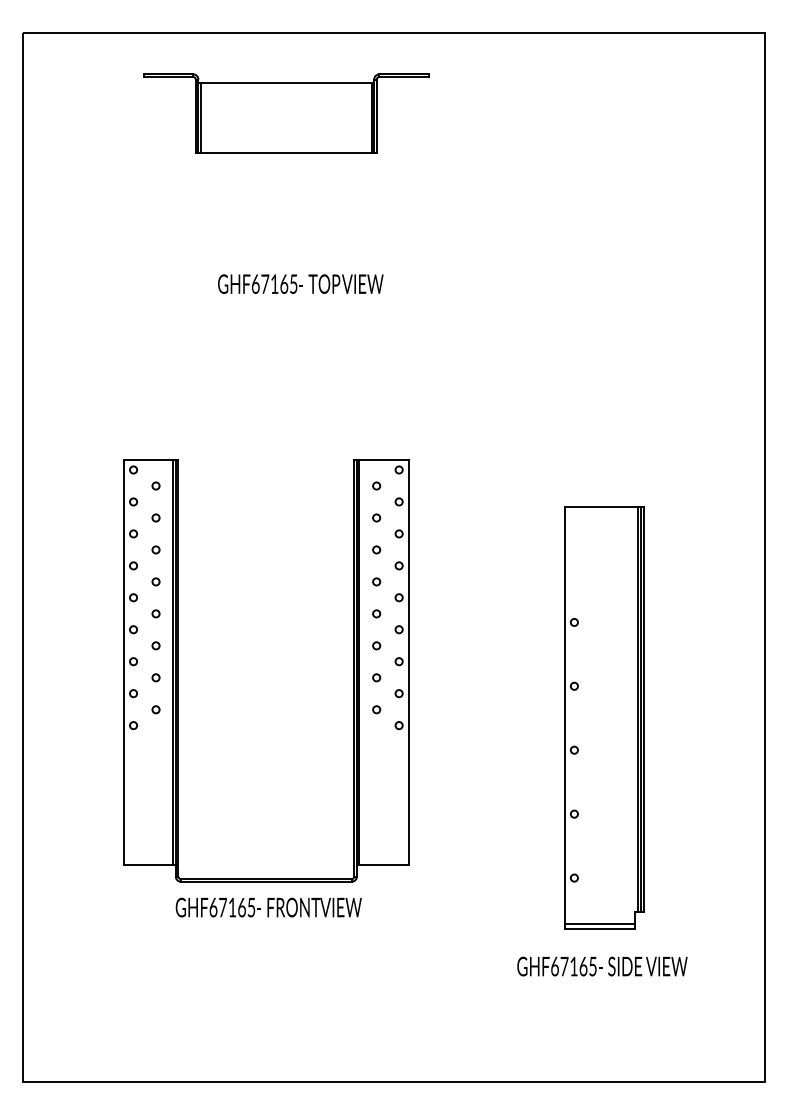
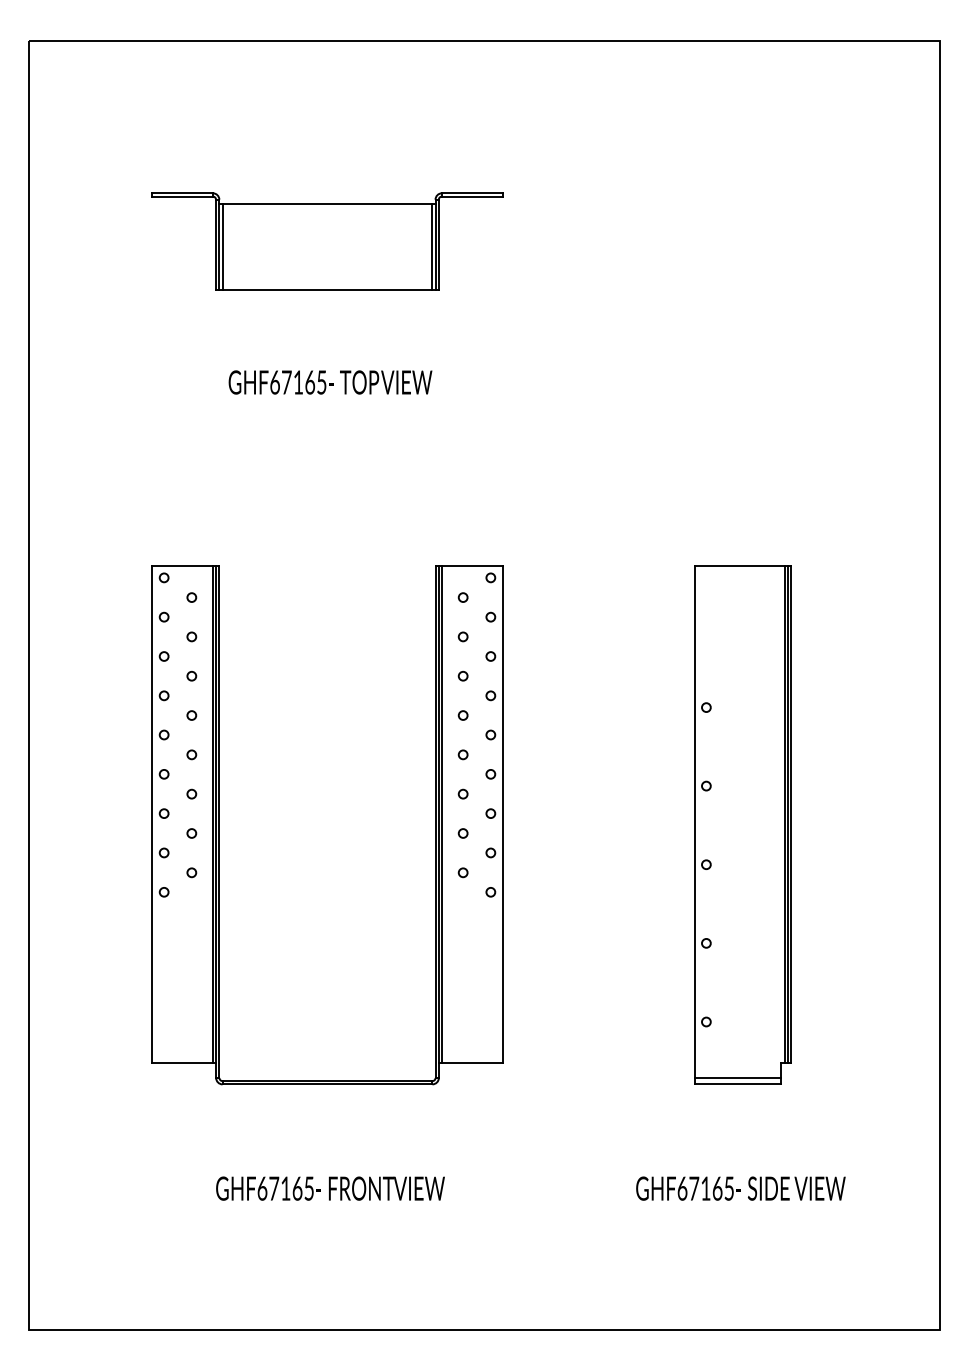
part: (286, 113) -> (327, 241), moved
text: (300, 283) -> (330, 381), moved
part: (604, 717) -> (743, 824), moved
text: (268, 907) -> (330, 1188), moved

